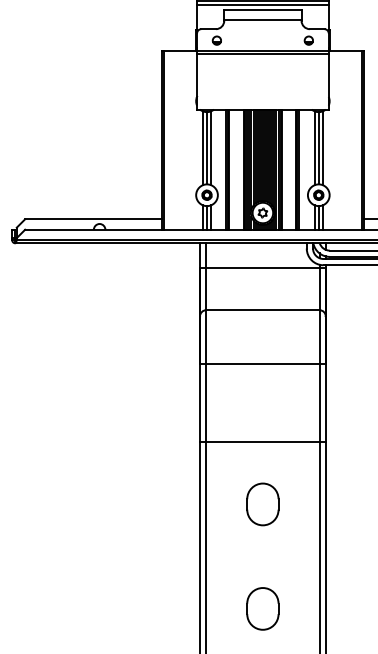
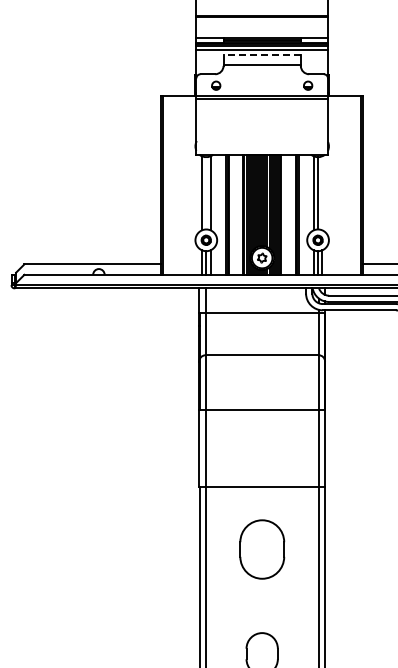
line: (263, 10) -> (262, 55), solid -> dashed
line: (207, 148) -> (206, 193), removed
line: (323, 148) -> (322, 193), removed
part: (262, 504) -> (261, 549), size x1.4

